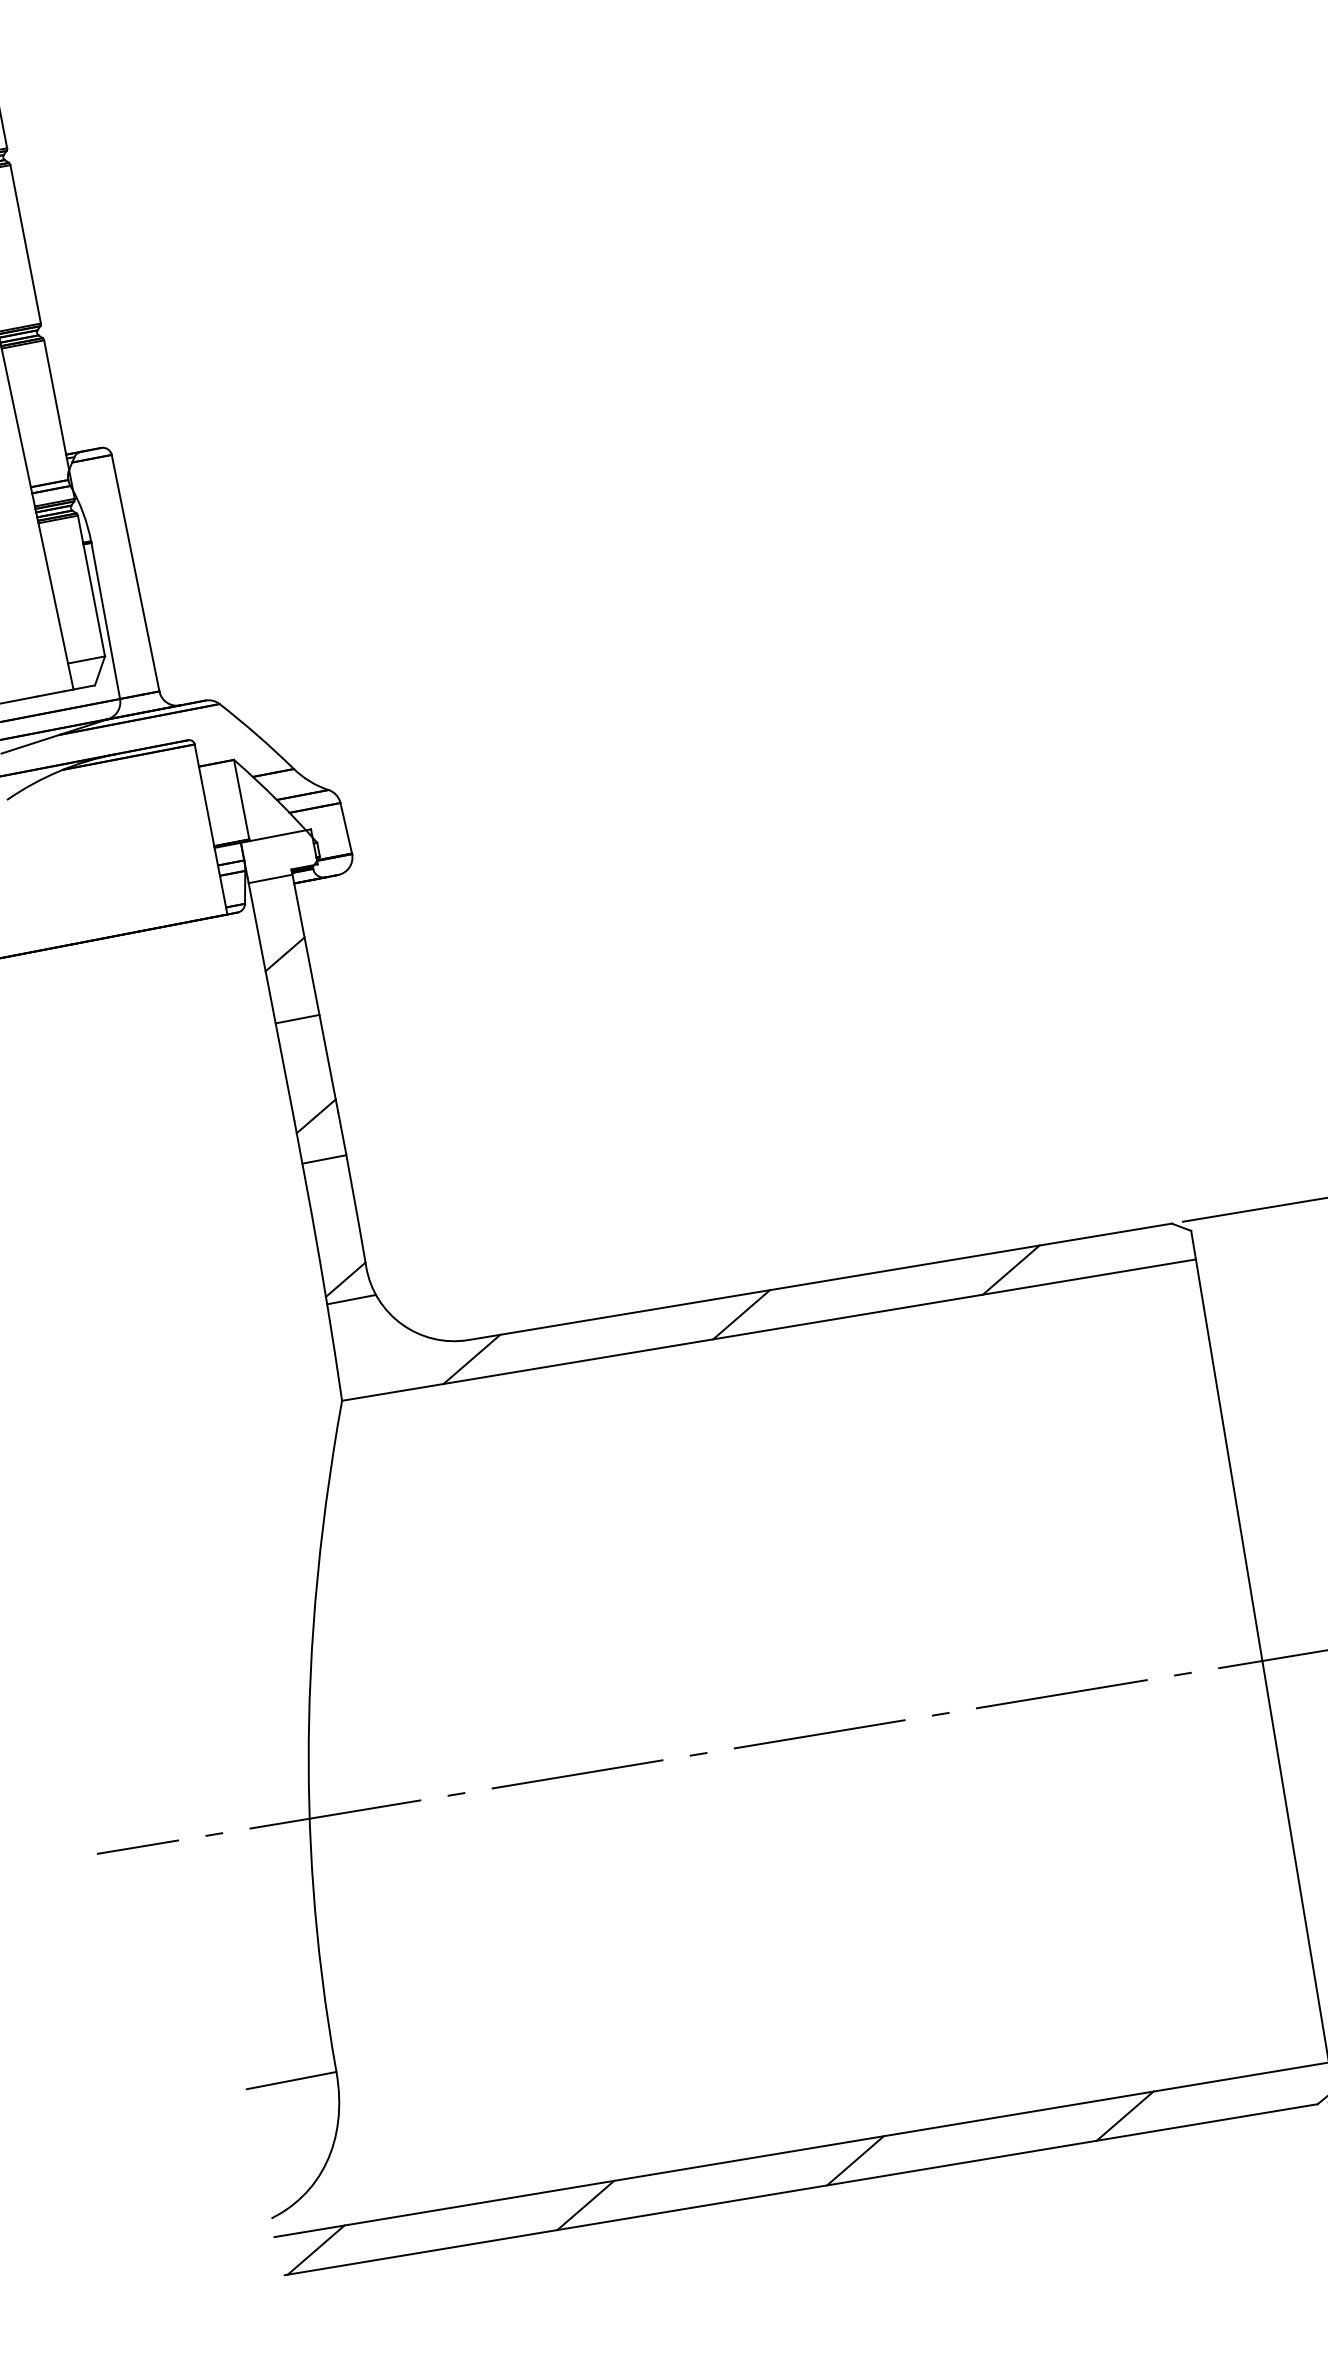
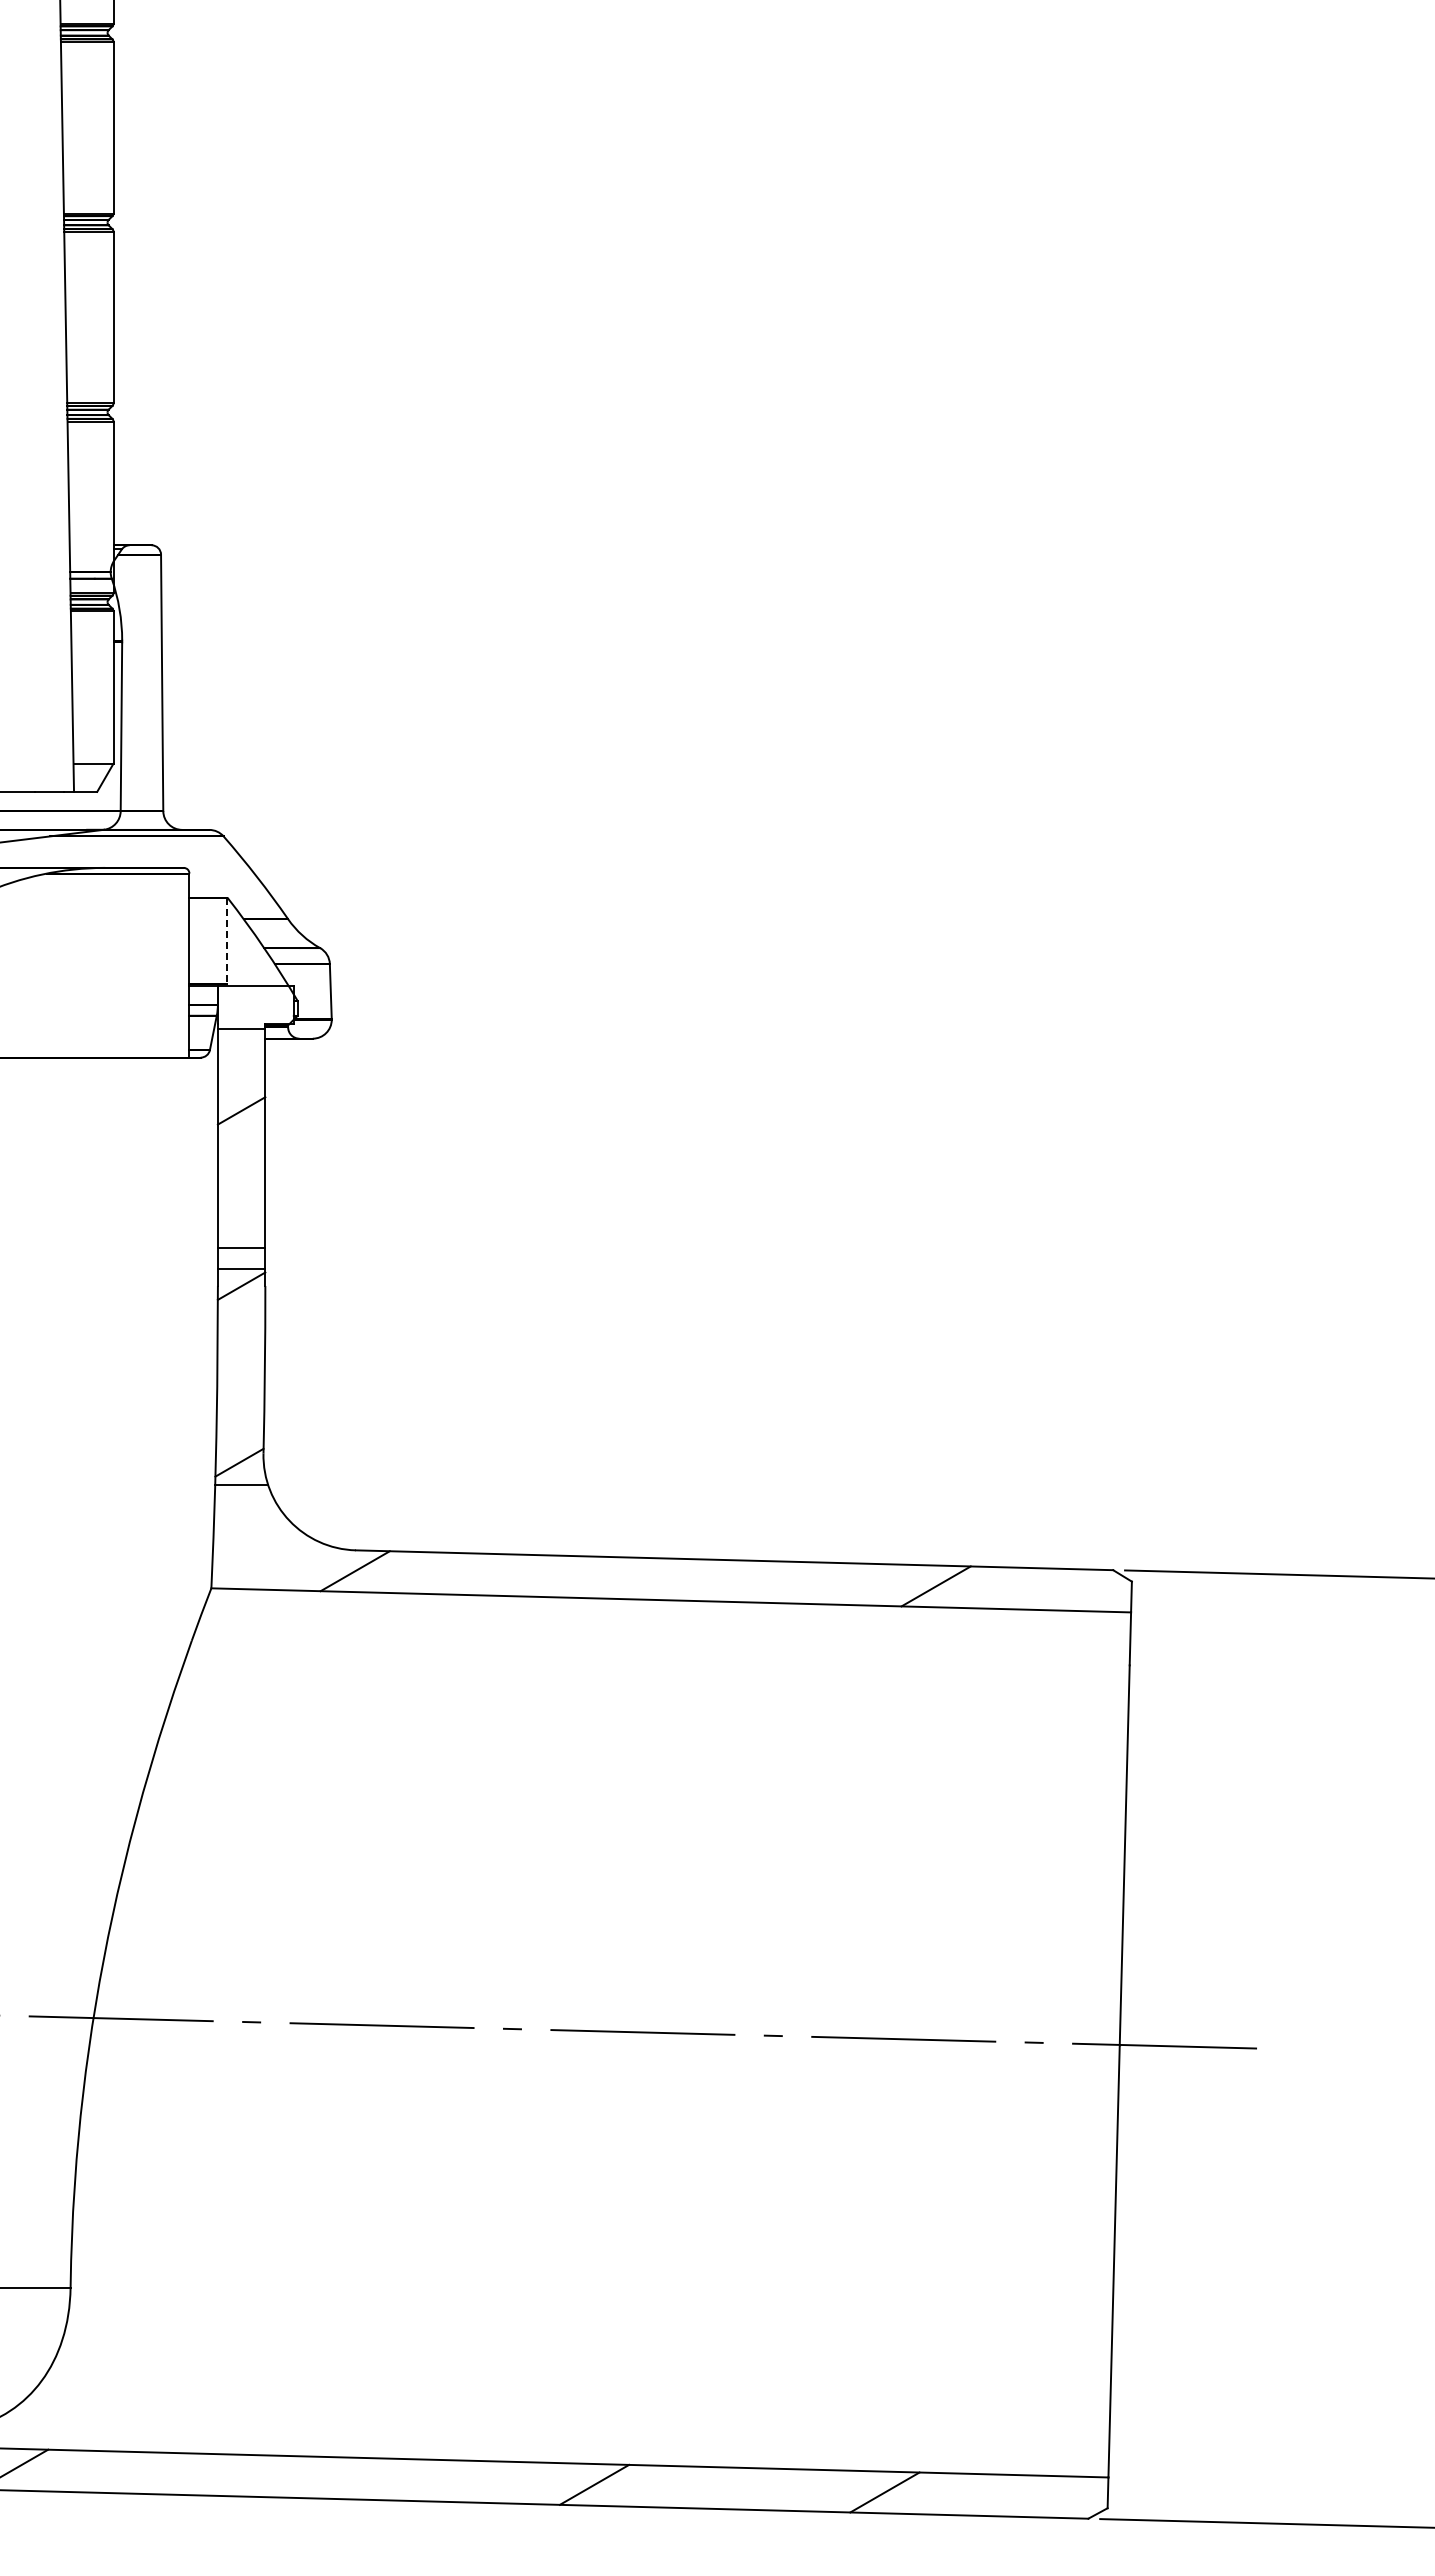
line: (241, 800) -> (227, 941), solid -> dashed
line: (297, 1019) -> (241, 1269), moved
line: (324, 1159) -> (241, 1247), moved
line: (741, 1314) -> (645, 1578), removed
line: (585, 2205) -> (303, 2477), removed

